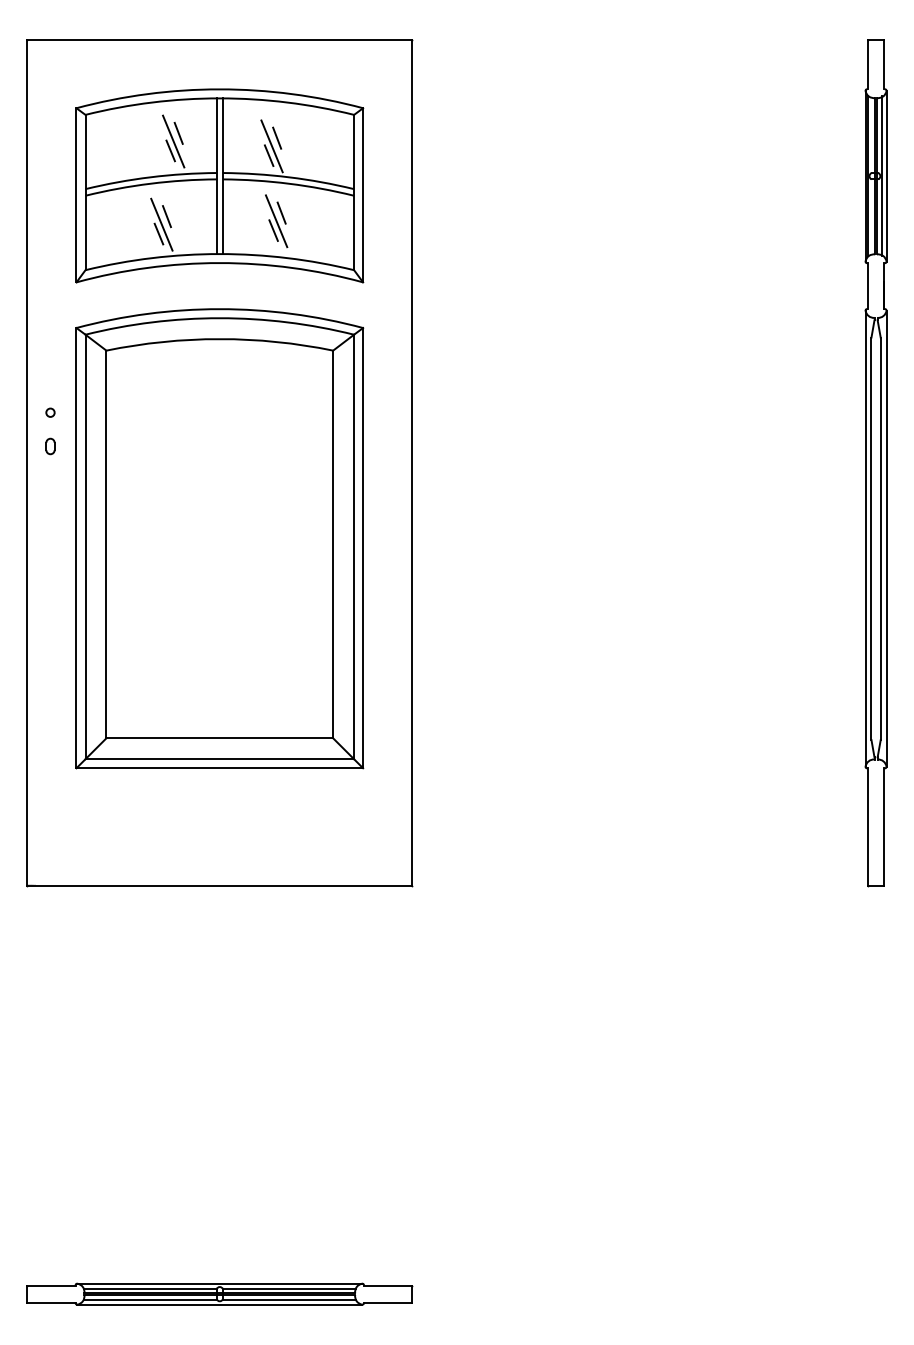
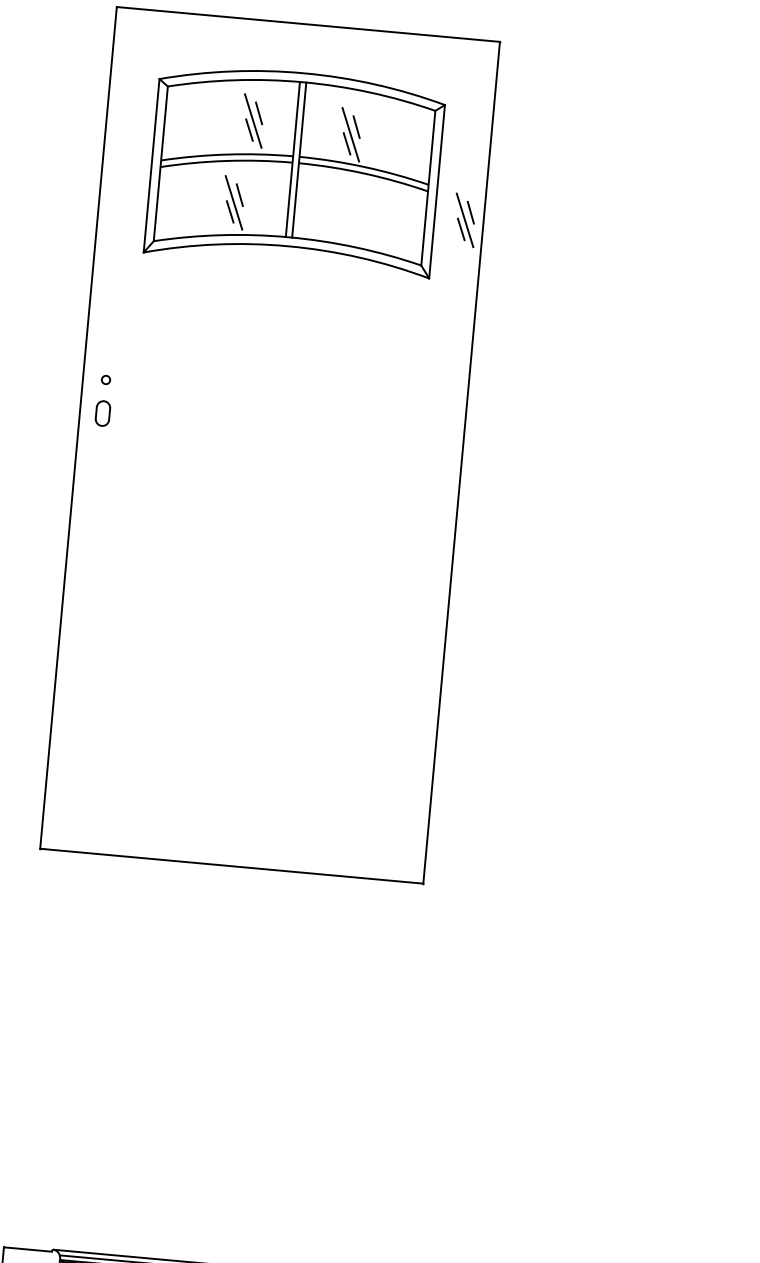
part: (276, 221) -> (464, 220), moved
part: (50, 446) -> (102, 413), size x1.6
part: (219, 538) -> (262, 520), removed

